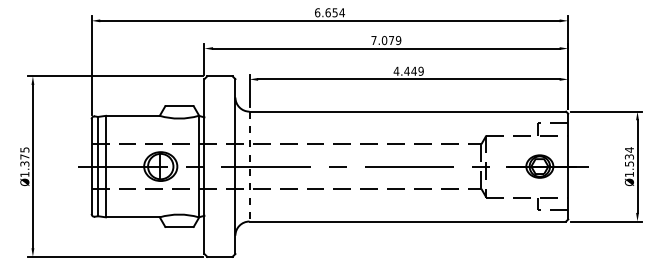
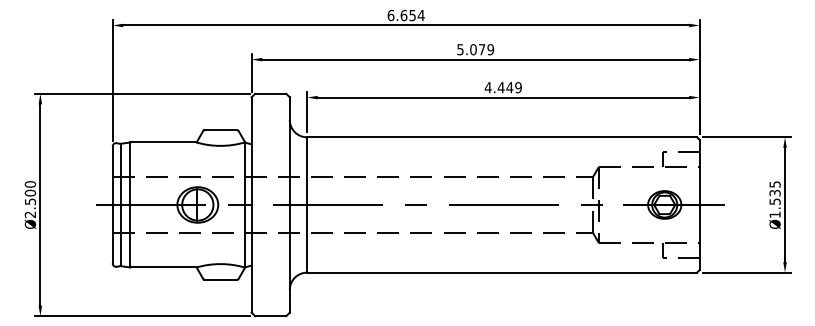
text: (374, 40) -> (460, 49), 7.079 -> 5.079
text: (628, 149) -> (774, 184), Ø1.534 -> Ø1.535
text: (24, 162) -> (30, 199), Ø1.375 -> Ø2.500
line: (249, 166) -> (307, 204), dashed -> solid

